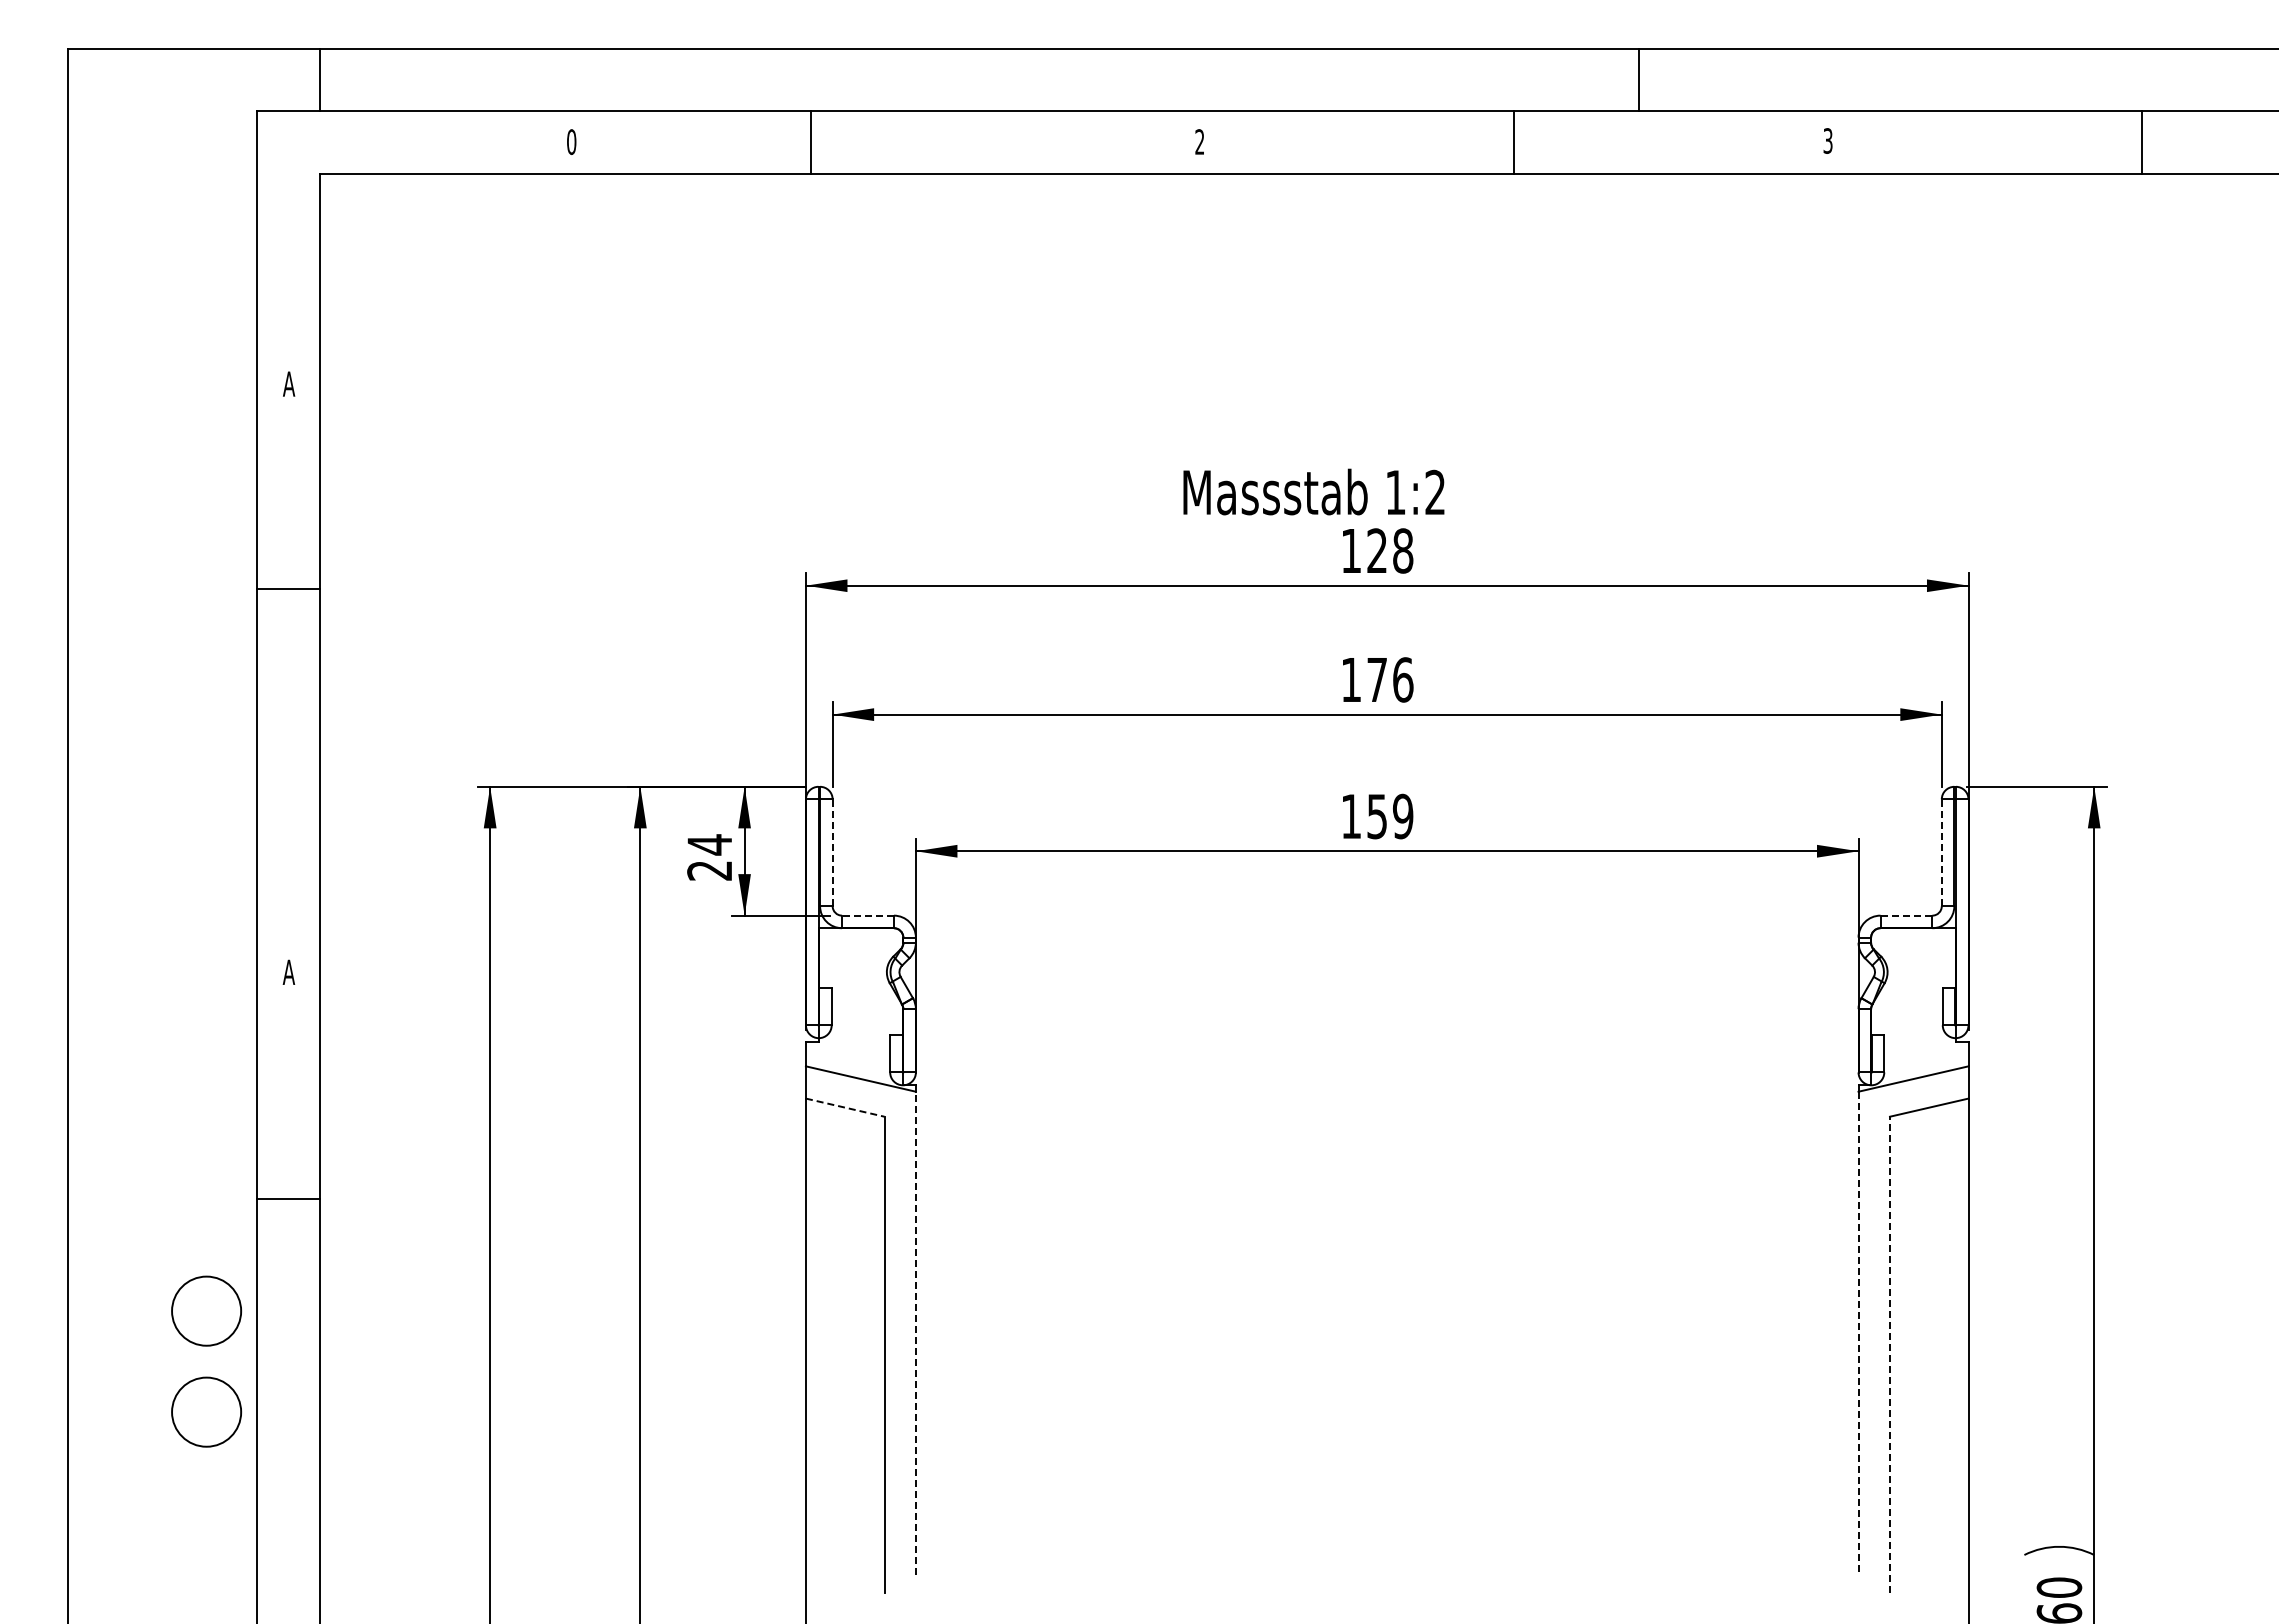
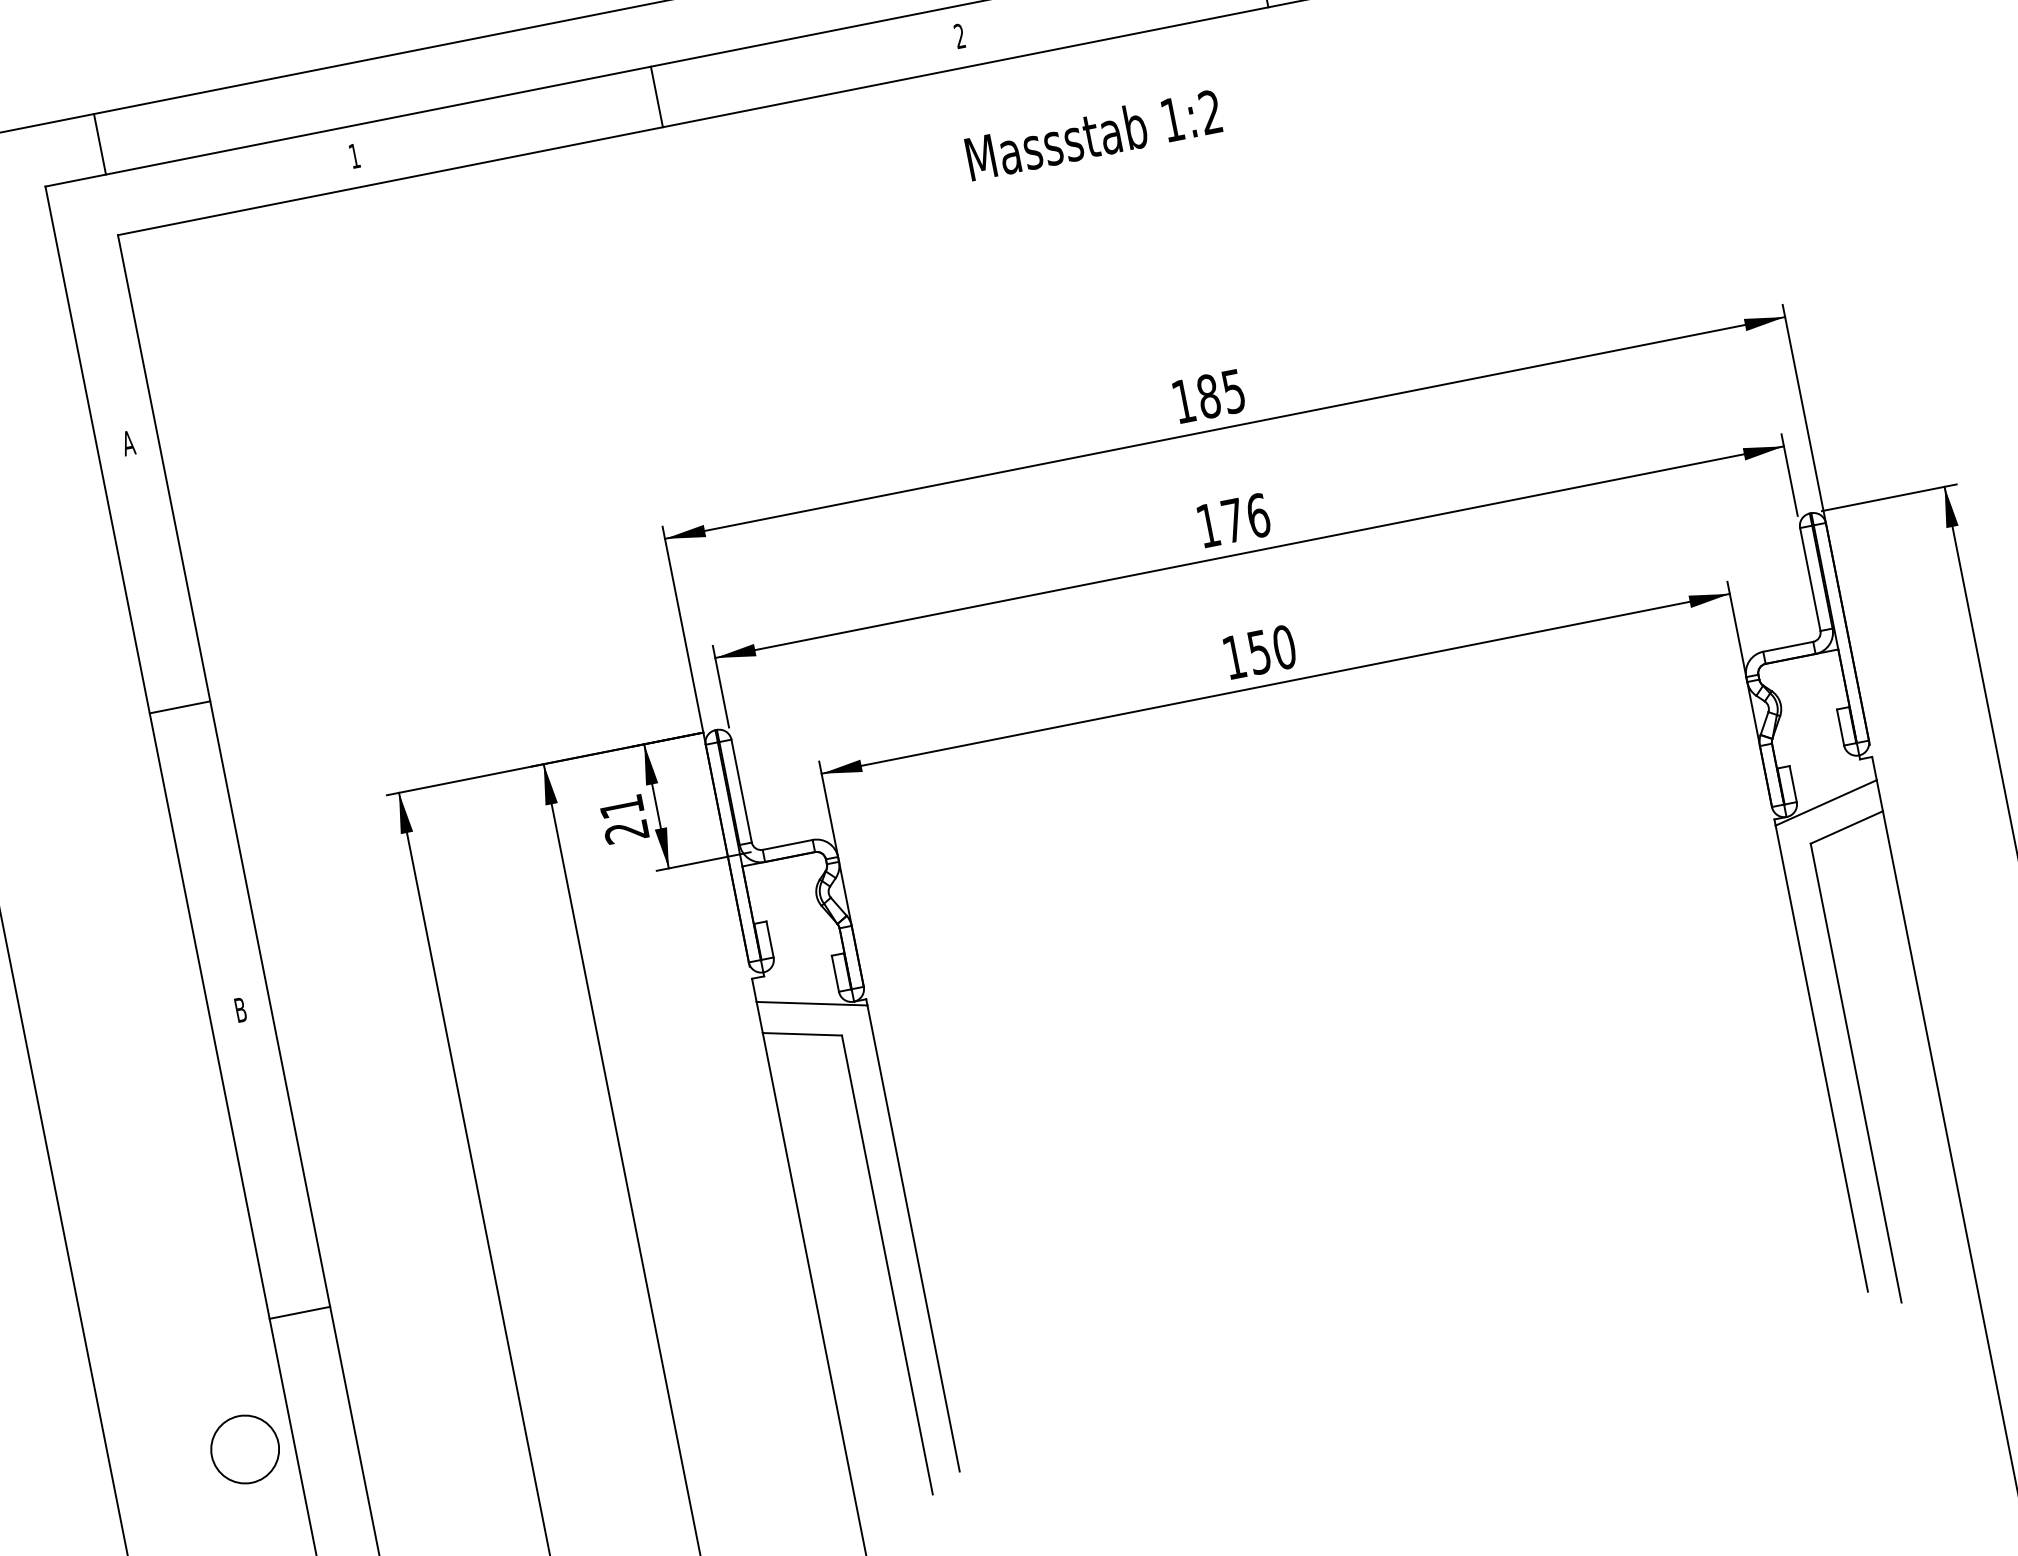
text: (571, 142) -> (354, 156), 0 -> 1
line: (811, 142) -> (657, 96), moved
text: (1313, 491) -> (1093, 134), moved
text: (1390, 550) -> (1221, 393), 128 -> 185
line: (287, 589) -> (179, 707), moved
text: (1403, 816) -> (1284, 647), 159 -> 150
text: (709, 844) -> (621, 806), 24 -> 21
line: (832, 852) -> (741, 790), dashed -> solid
line: (1941, 852) -> (1809, 579), dashed -> solid
line: (868, 915) -> (788, 844), dashed -> solid
line: (1906, 915) -> (1788, 646), dashed -> solid
text: (288, 971) -> (240, 1009), A -> B
line: (845, 1107) -> (802, 1034), dashed -> solid
line: (287, 1199) -> (299, 1312), moved
circle: (206, 1310) -> (225, 1351), removed
line: (915, 1333) -> (913, 1238), dashed -> solid
line: (1858, 1333) -> (1821, 1058), dashed -> solid
line: (1889, 1354) -> (1855, 1072), dashed -> solid

